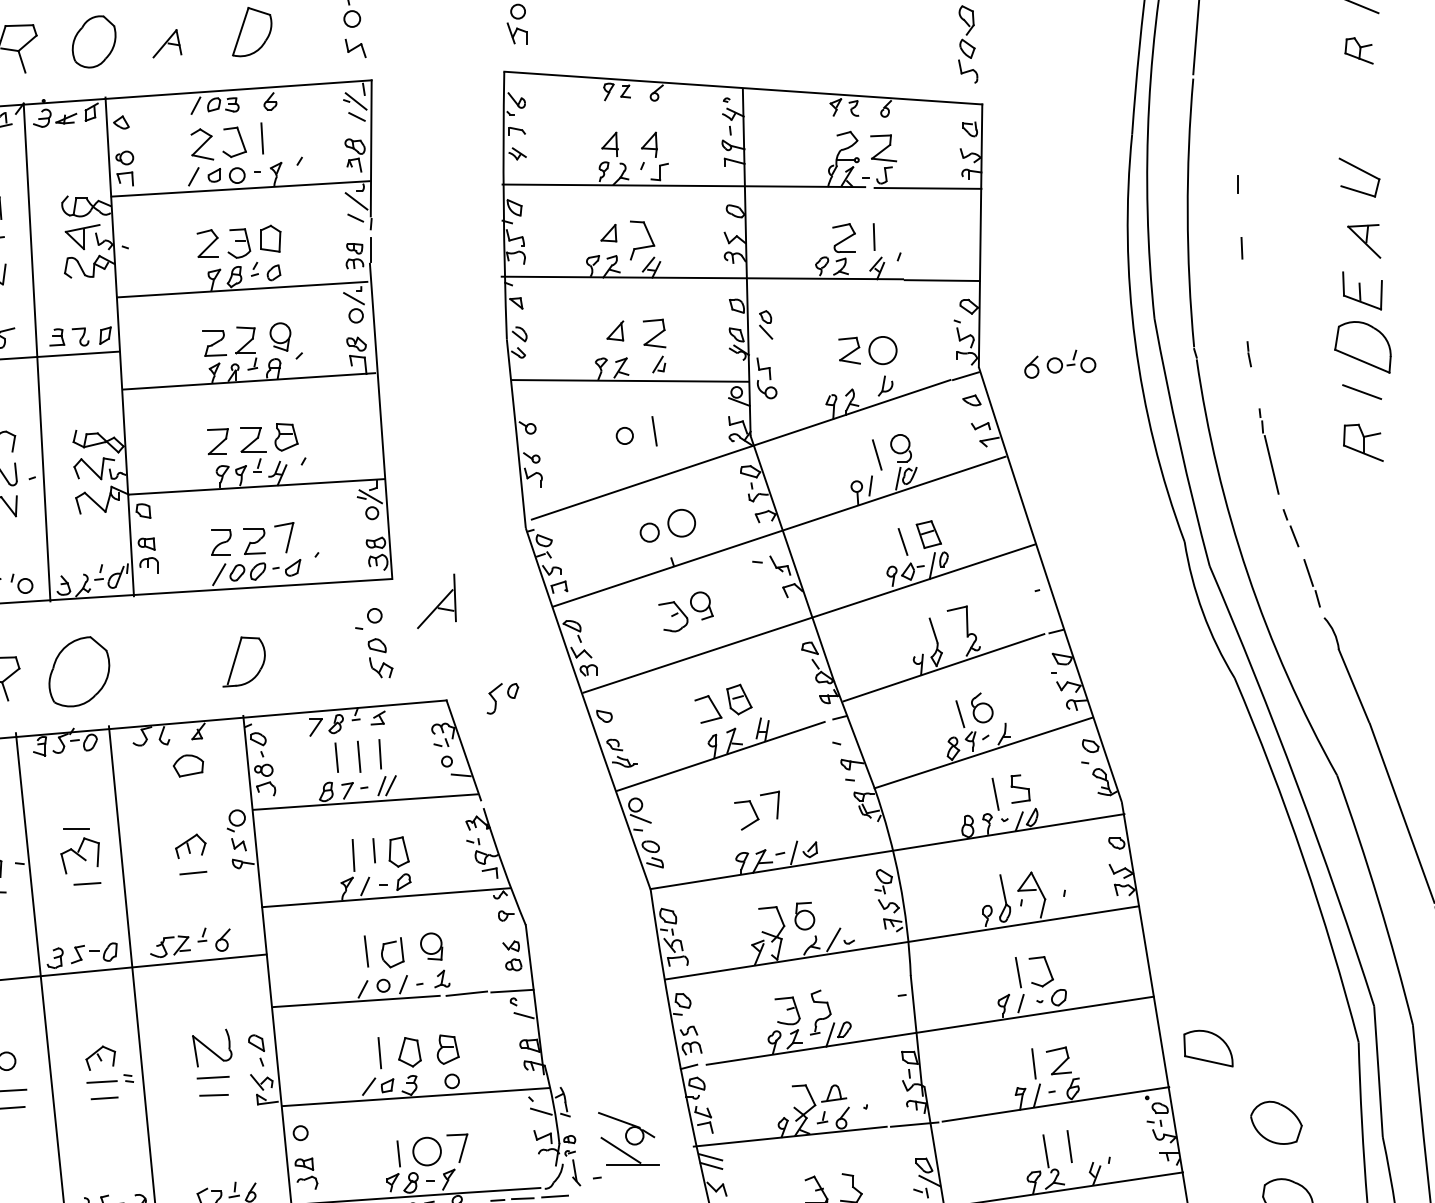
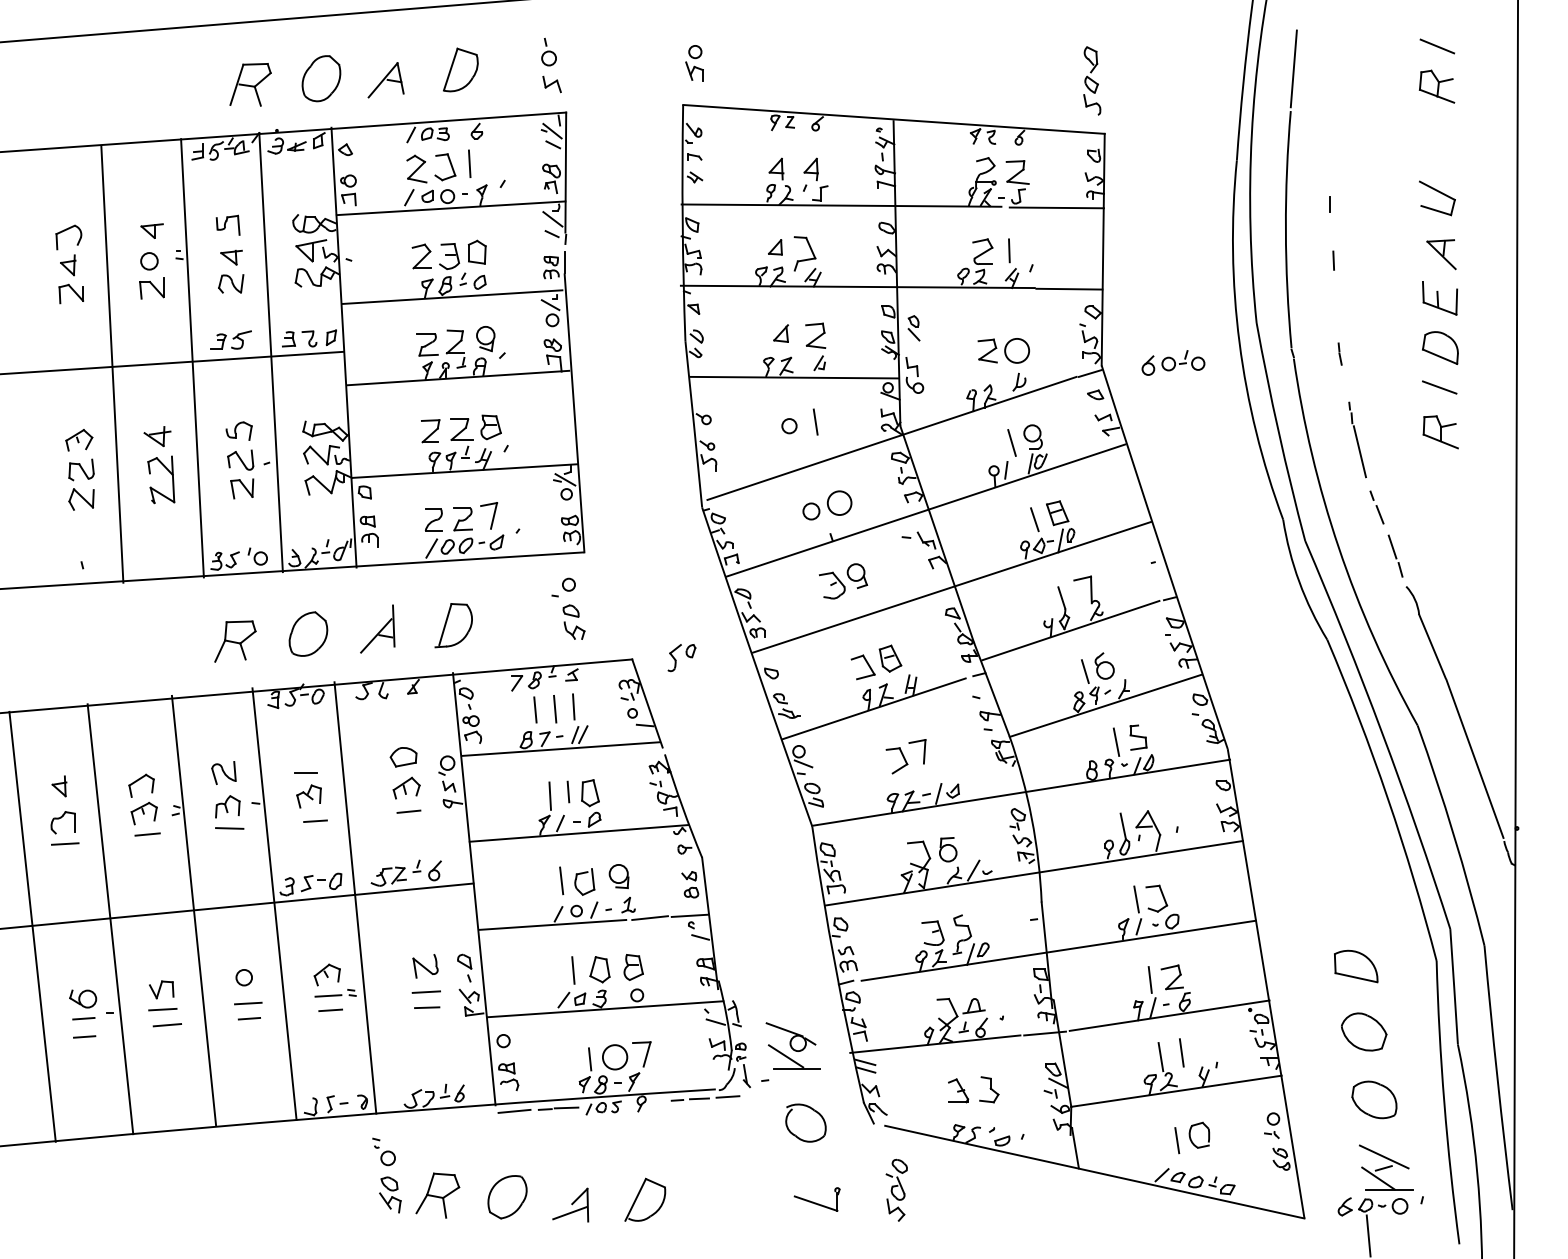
part: (166, 43) -> (385, 80), size x1.43
part: (1358, 50) -> (1436, 86), size x1.43
part: (1363, 346) -> (1440, 347), size x0.71
part: (436, 600) -> (377, 628), moved
part: (79, 671) -> (308, 633), size x0.71
part: (188, 766) -> (403, 757), moved
part: (79, 855) -> (308, 796), size x0.71
part: (212, 1048) -> (425, 966), size x0.71
part: (1208, 1048) -> (1356, 966), moved

